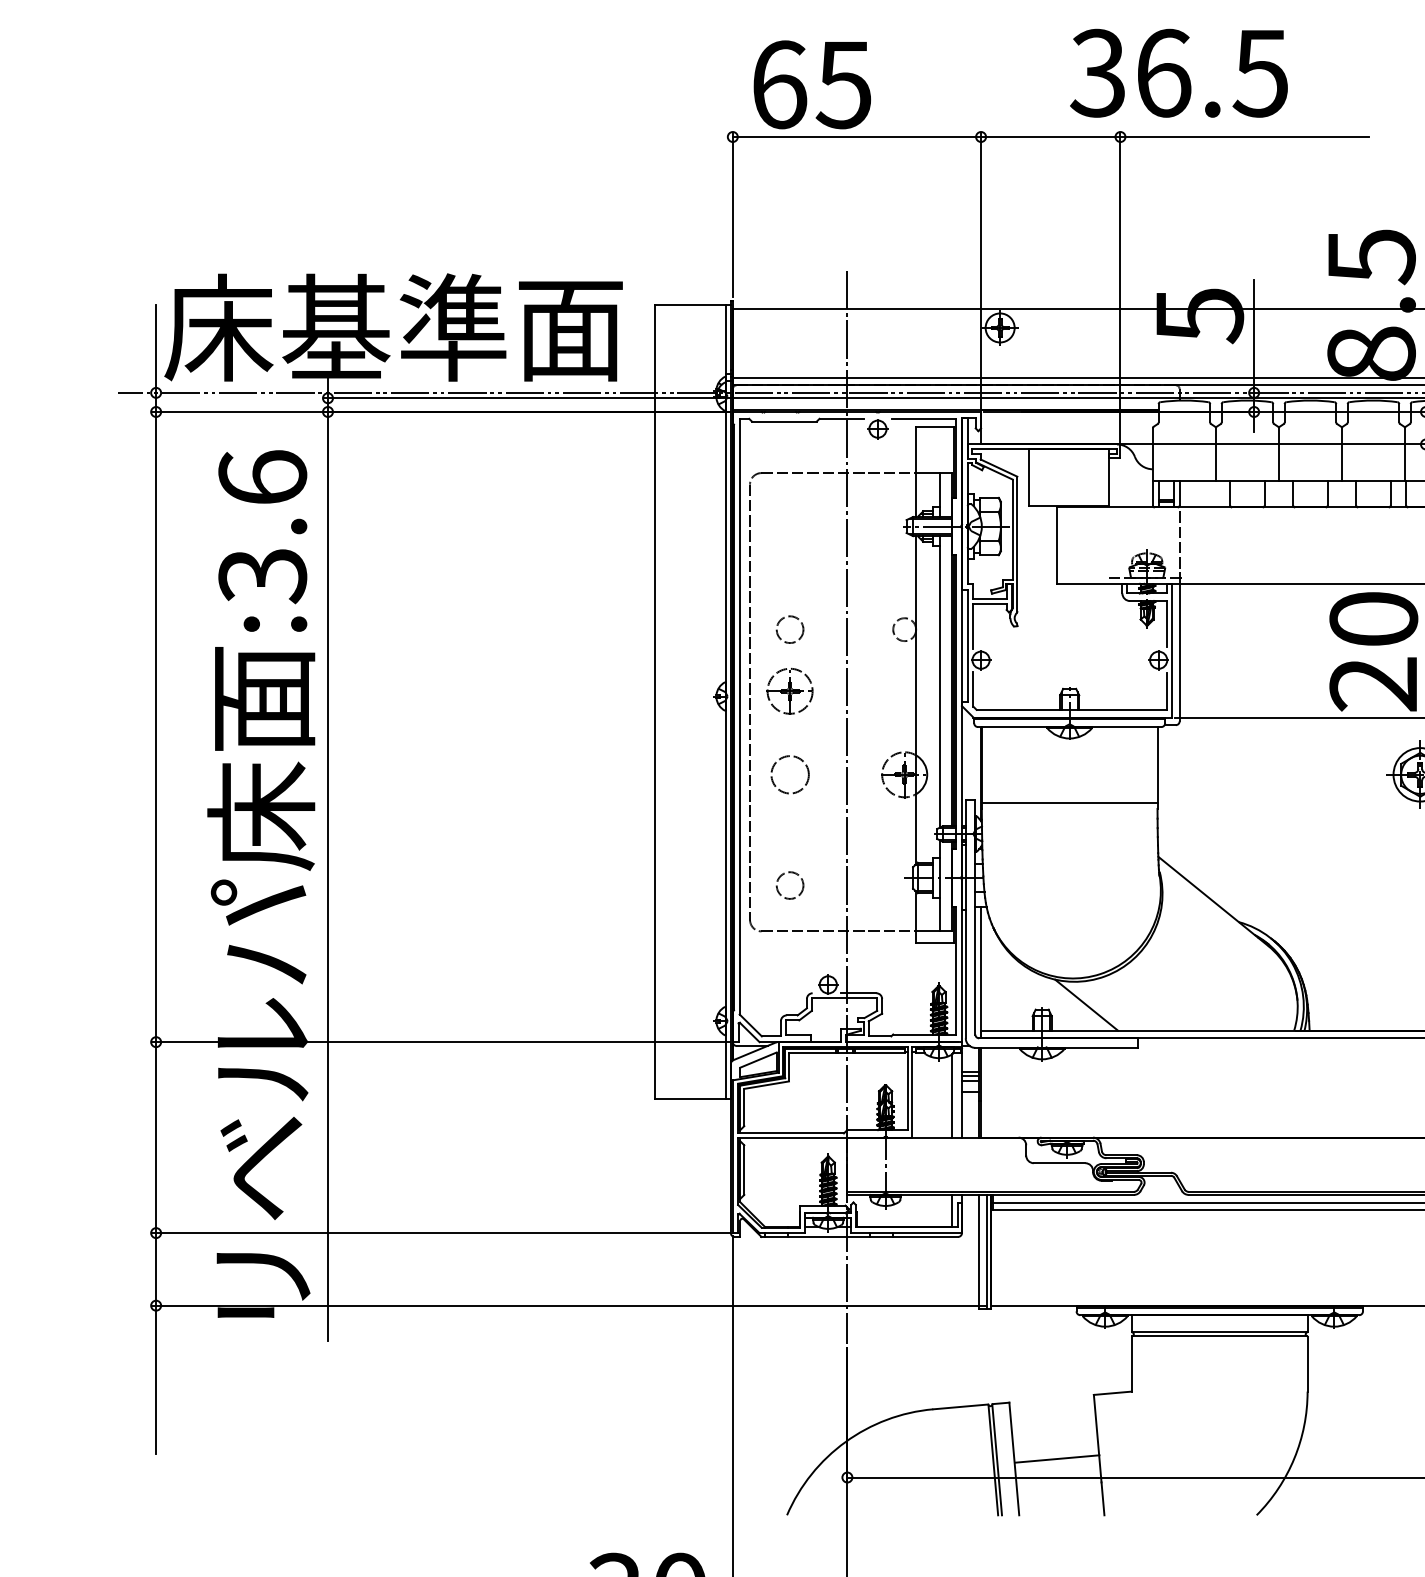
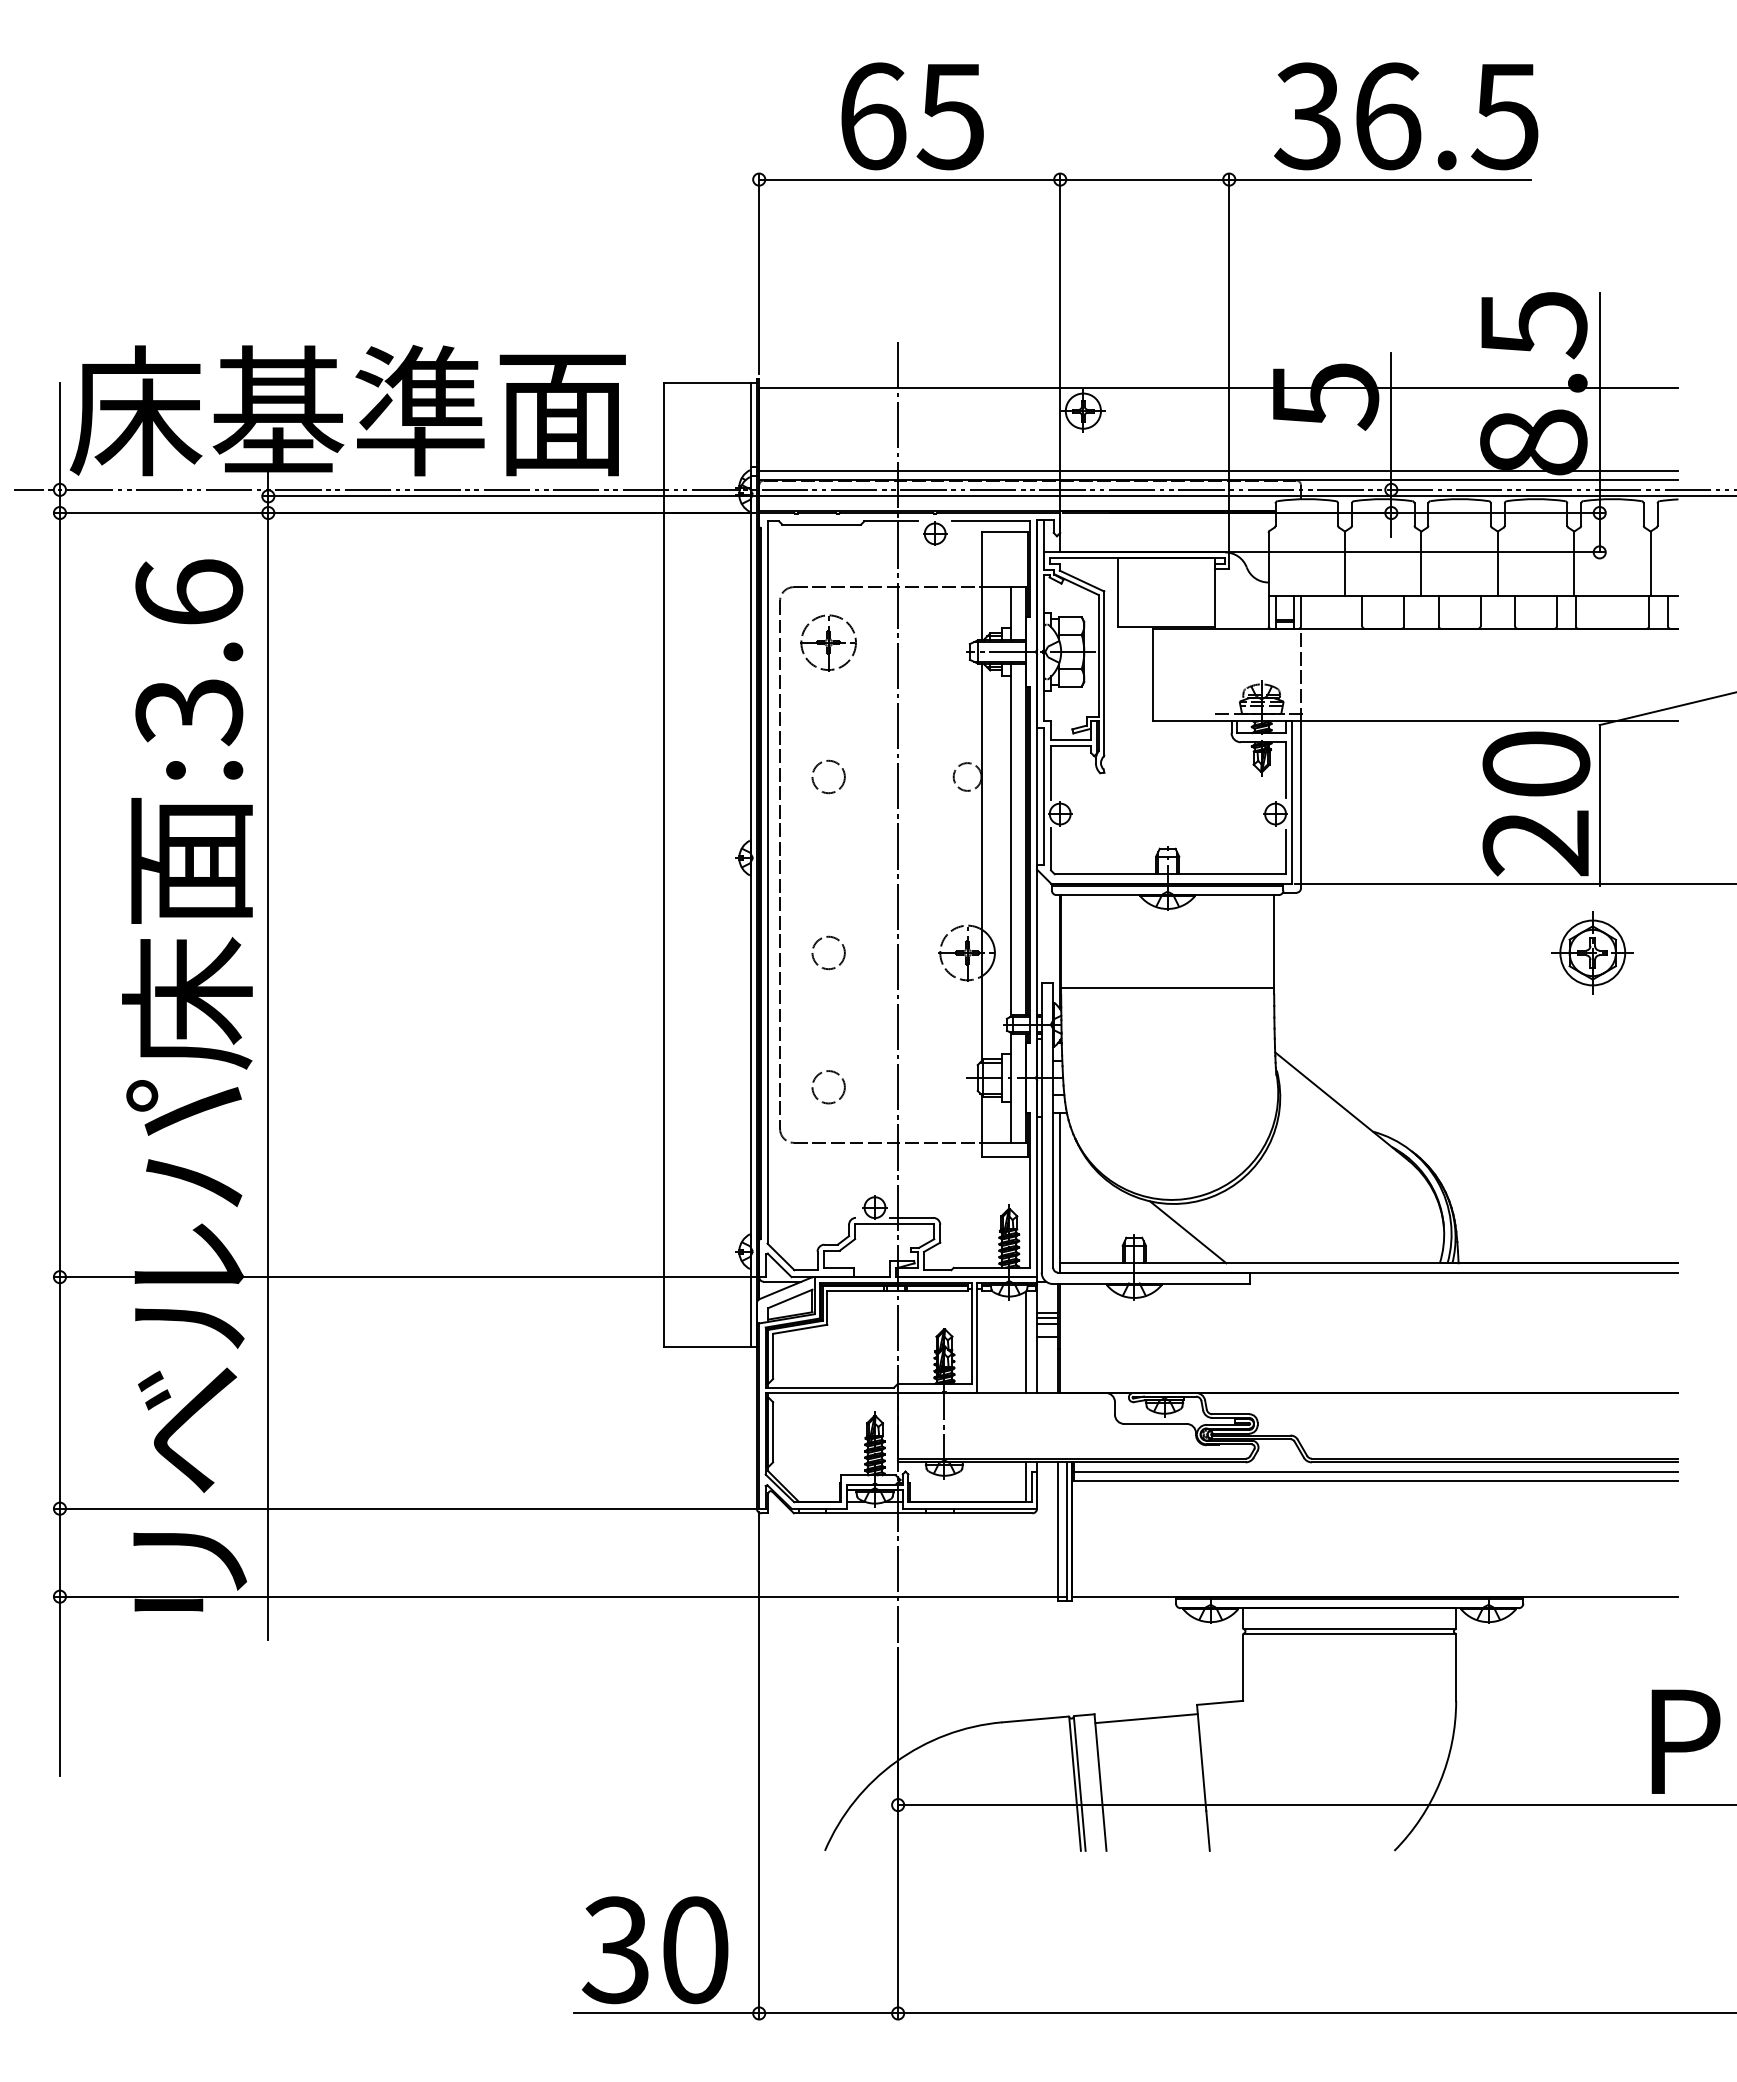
text: (1179, 73) -> (1406, 116), moved
text: (812, 84) -> (912, 116), moved
part: (789, 691) -> (828, 642), moved
circle: (789, 774) -> (828, 952), size x0.71
line: (1057, 1458) -> (1146, 1718), moved

